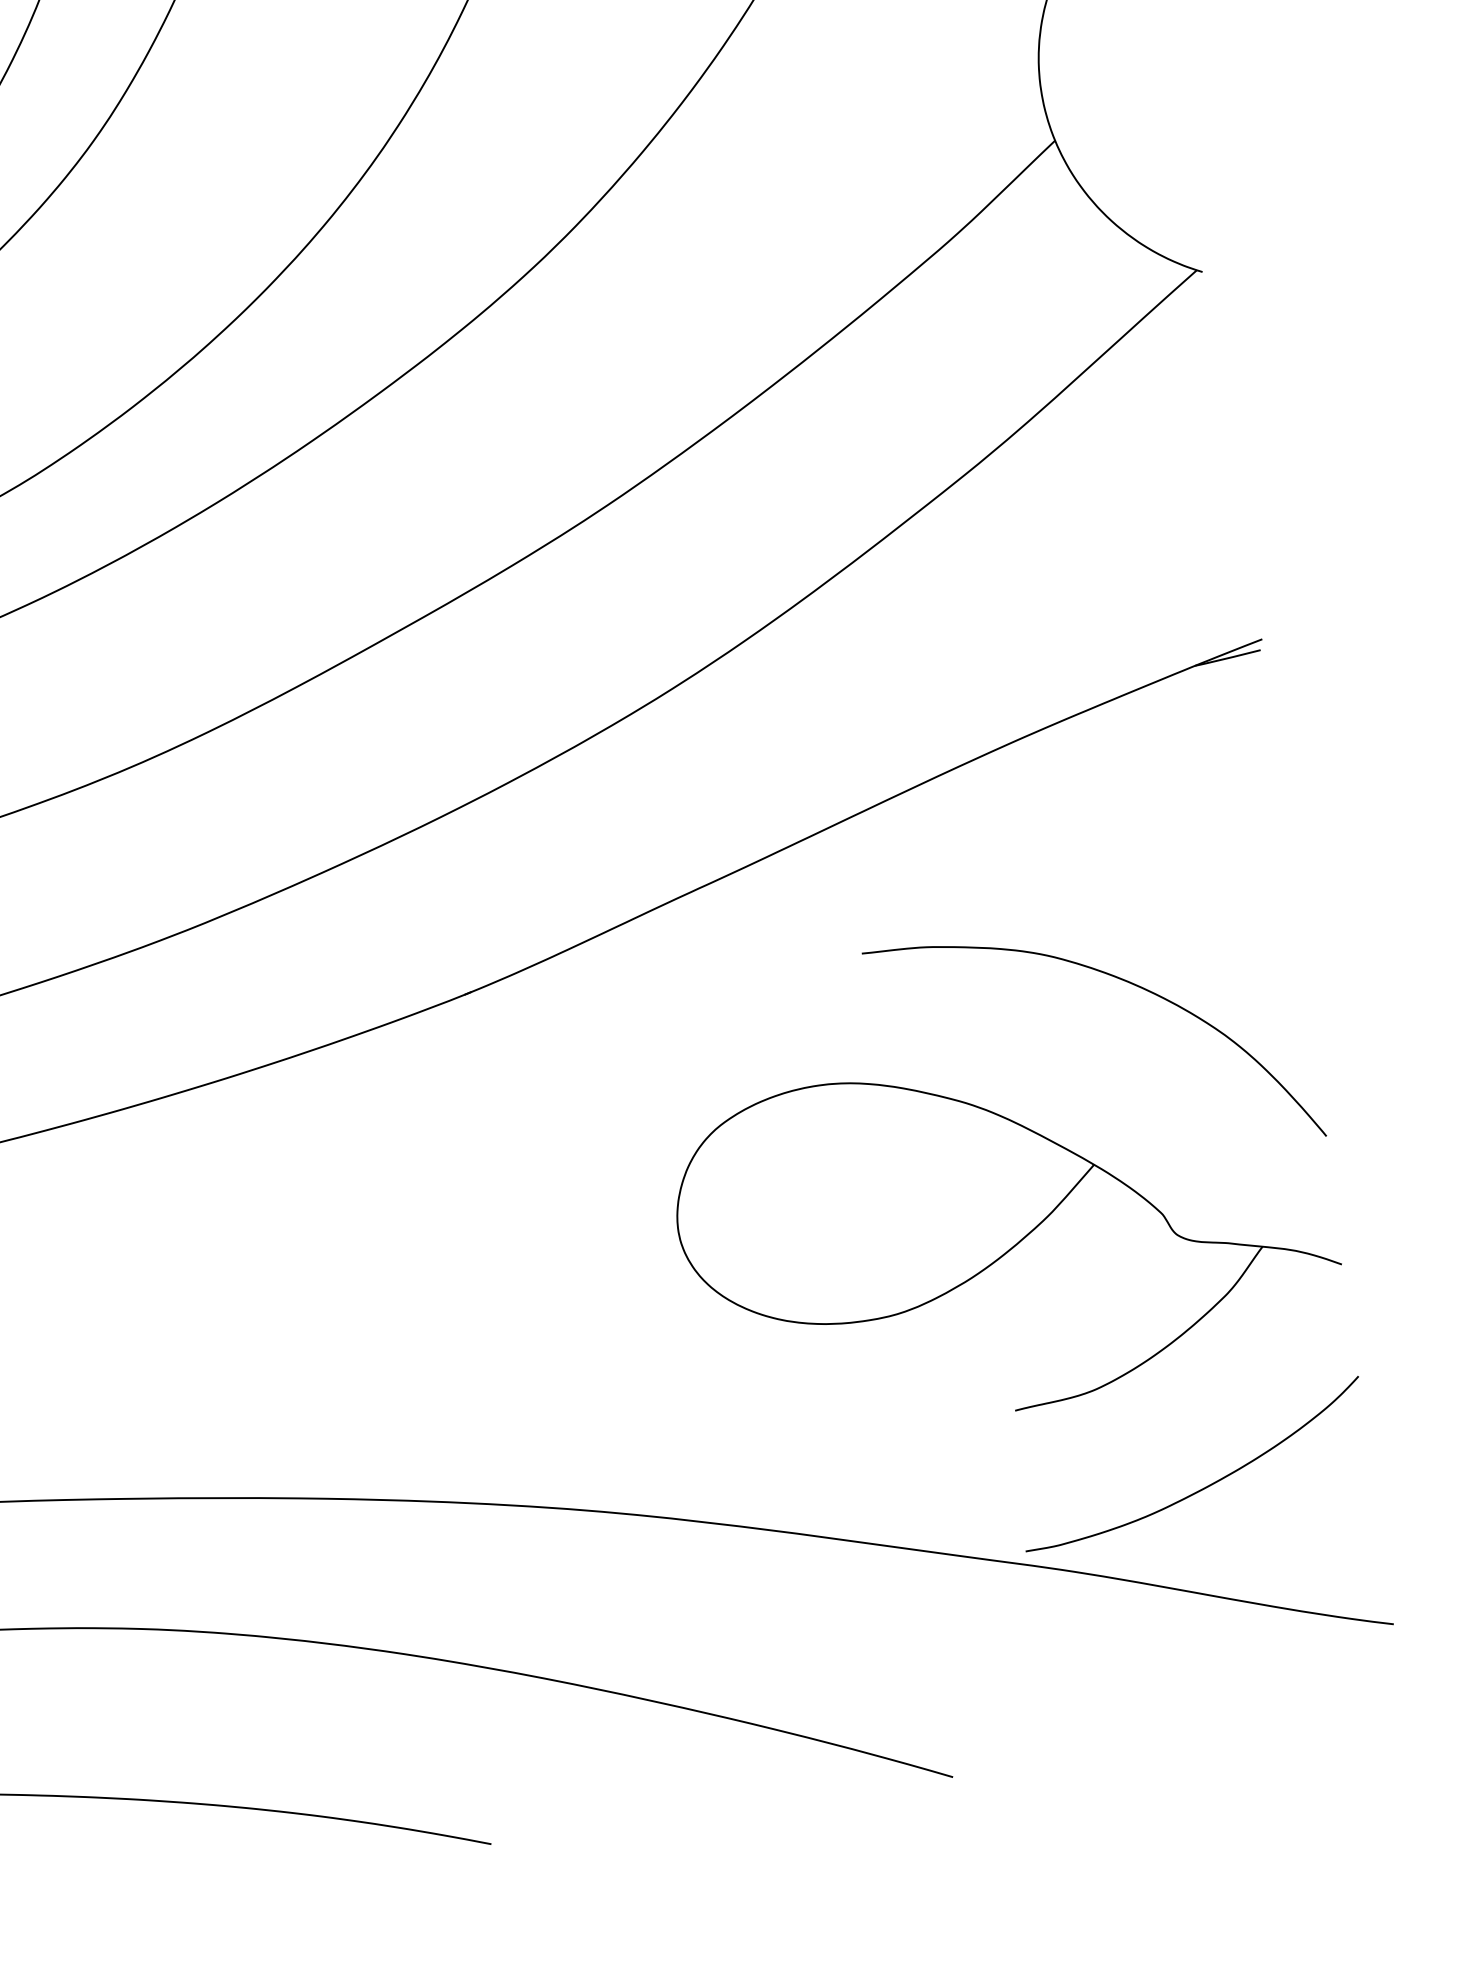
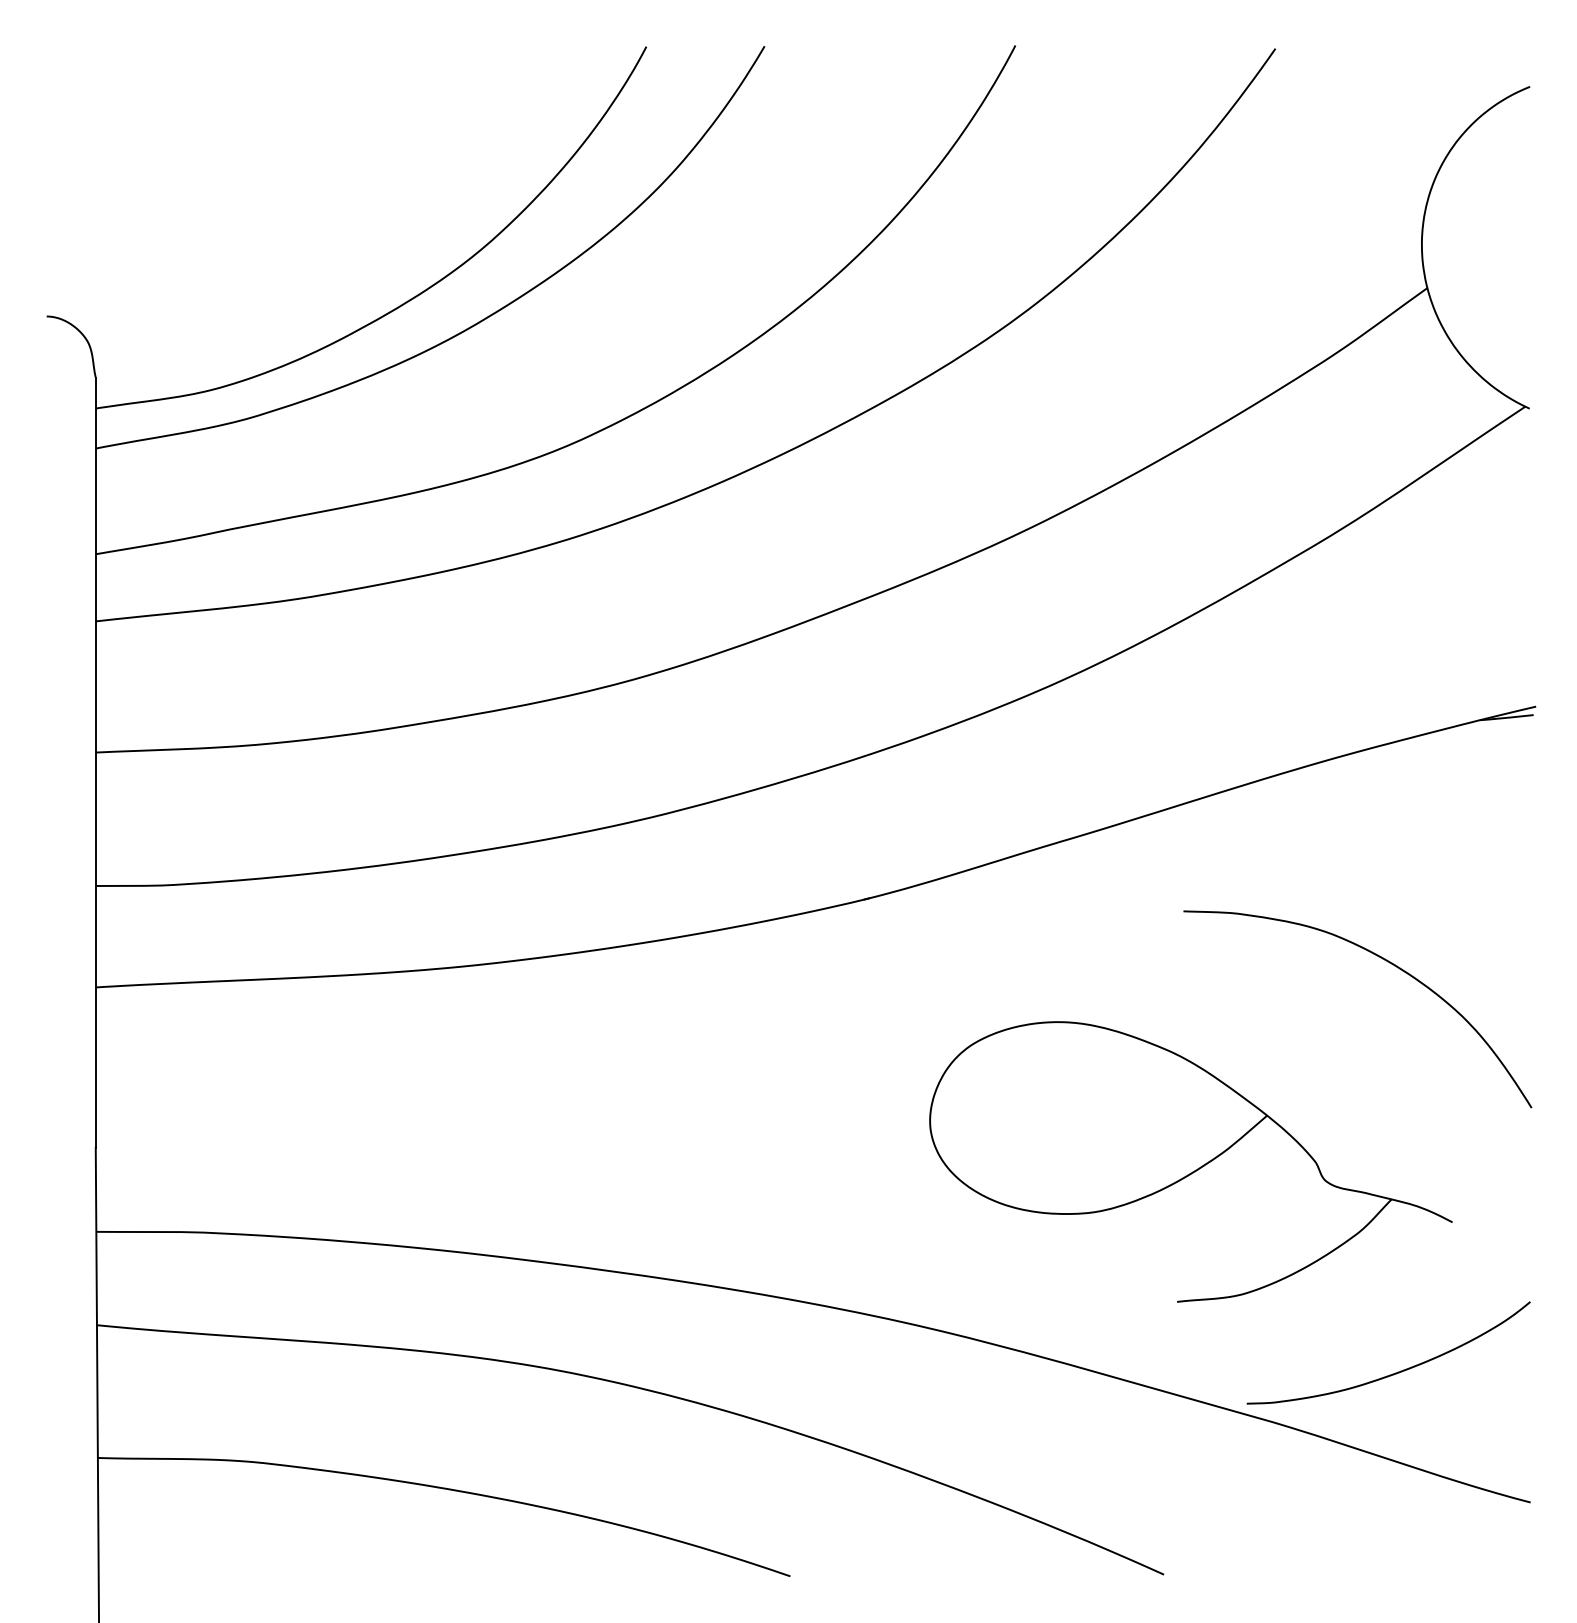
part: (1007, 1234) -> (1190, 1161), moved

